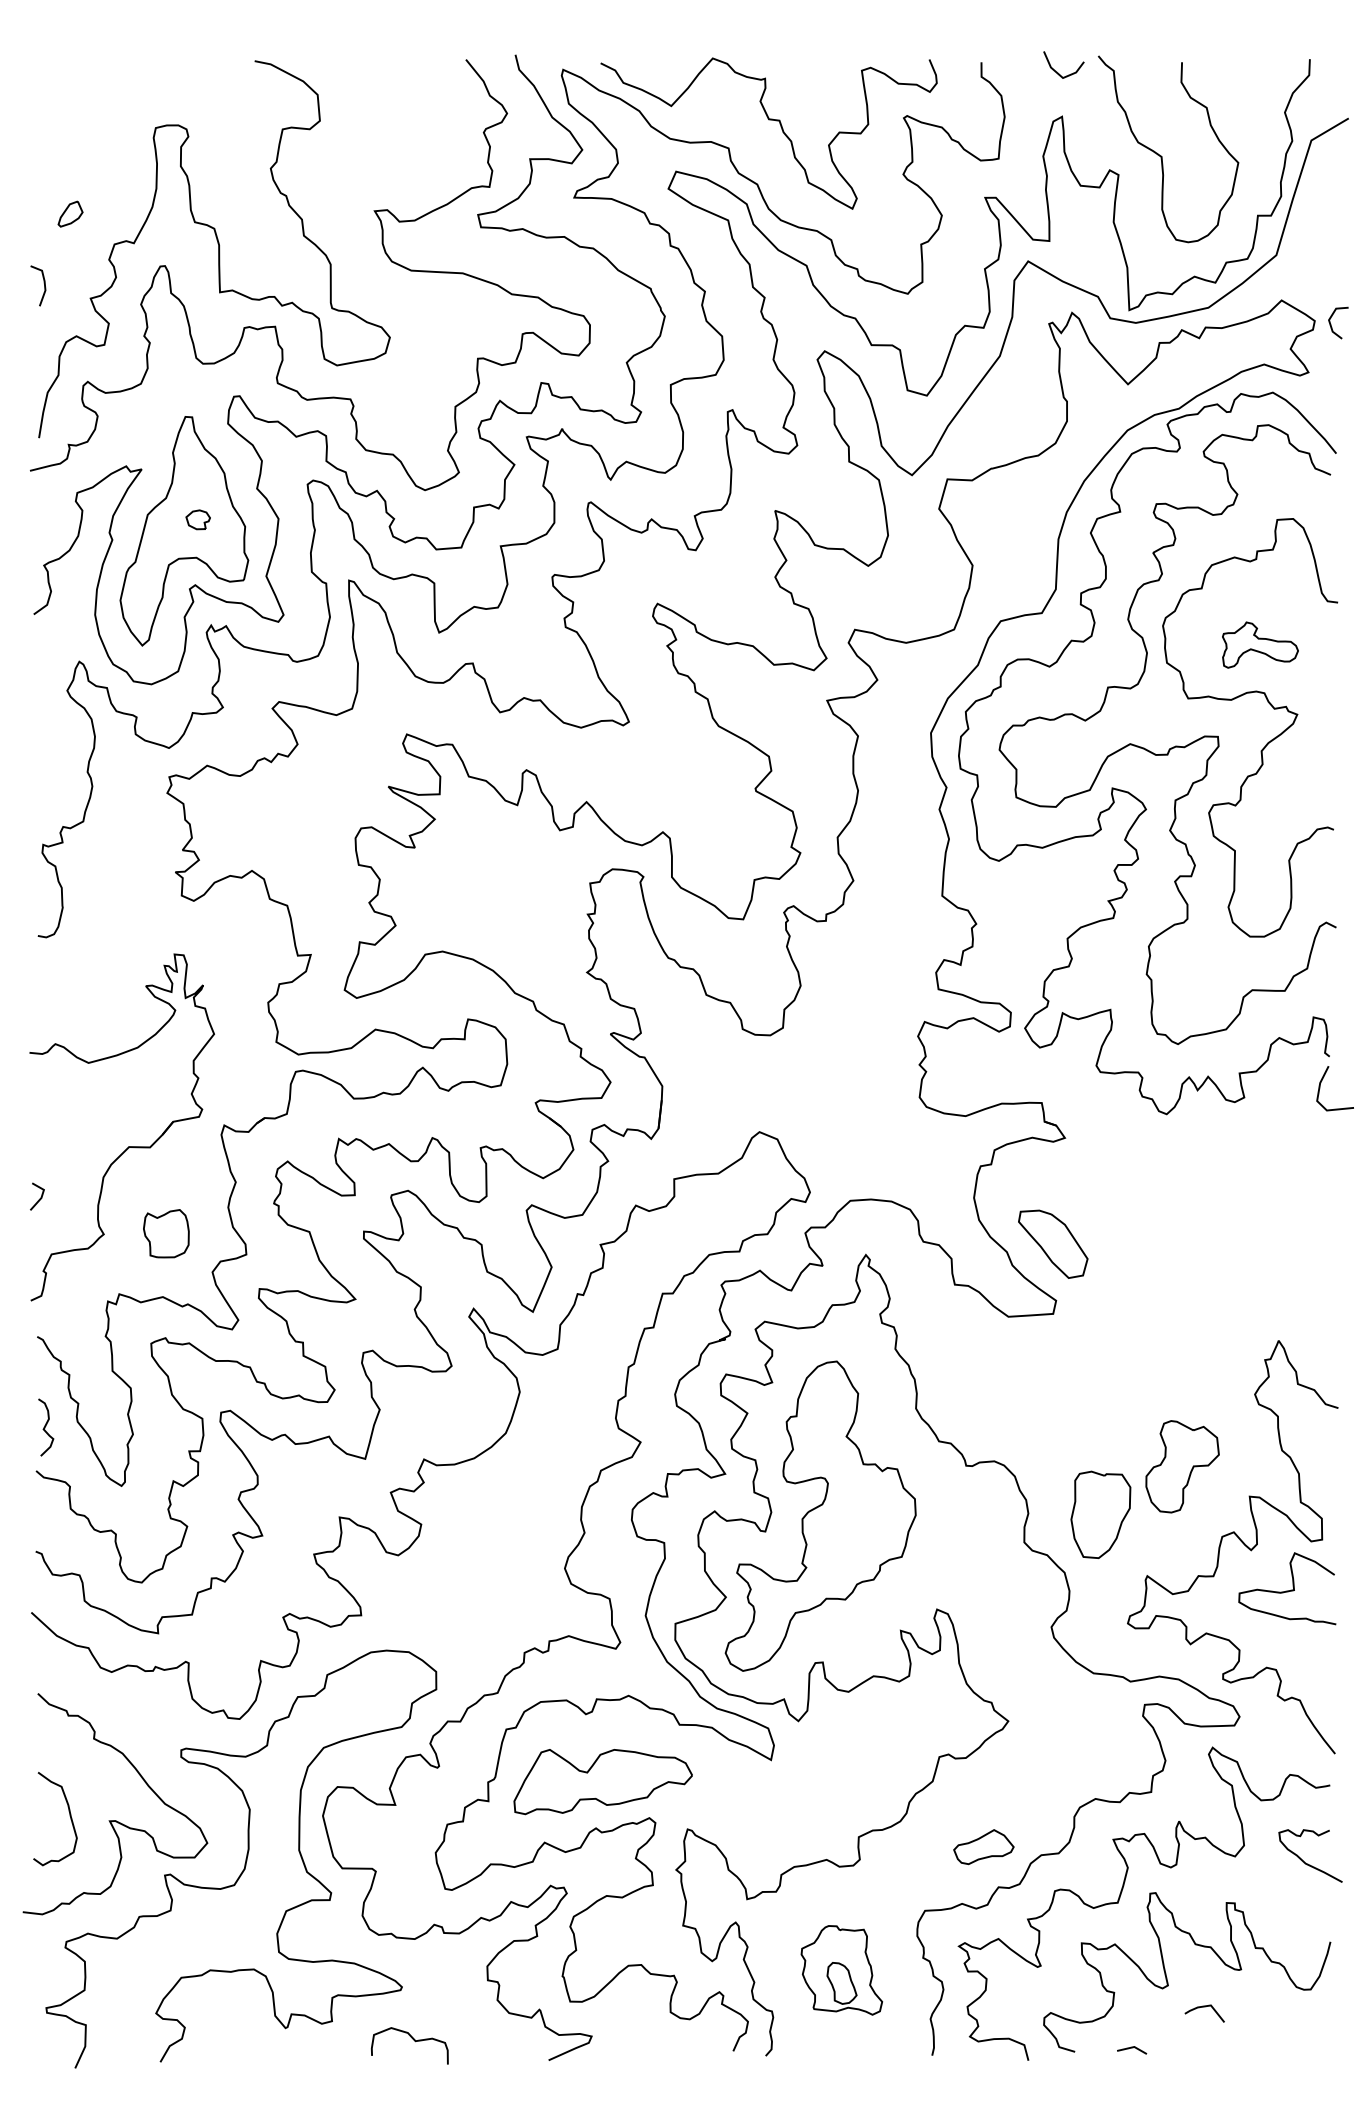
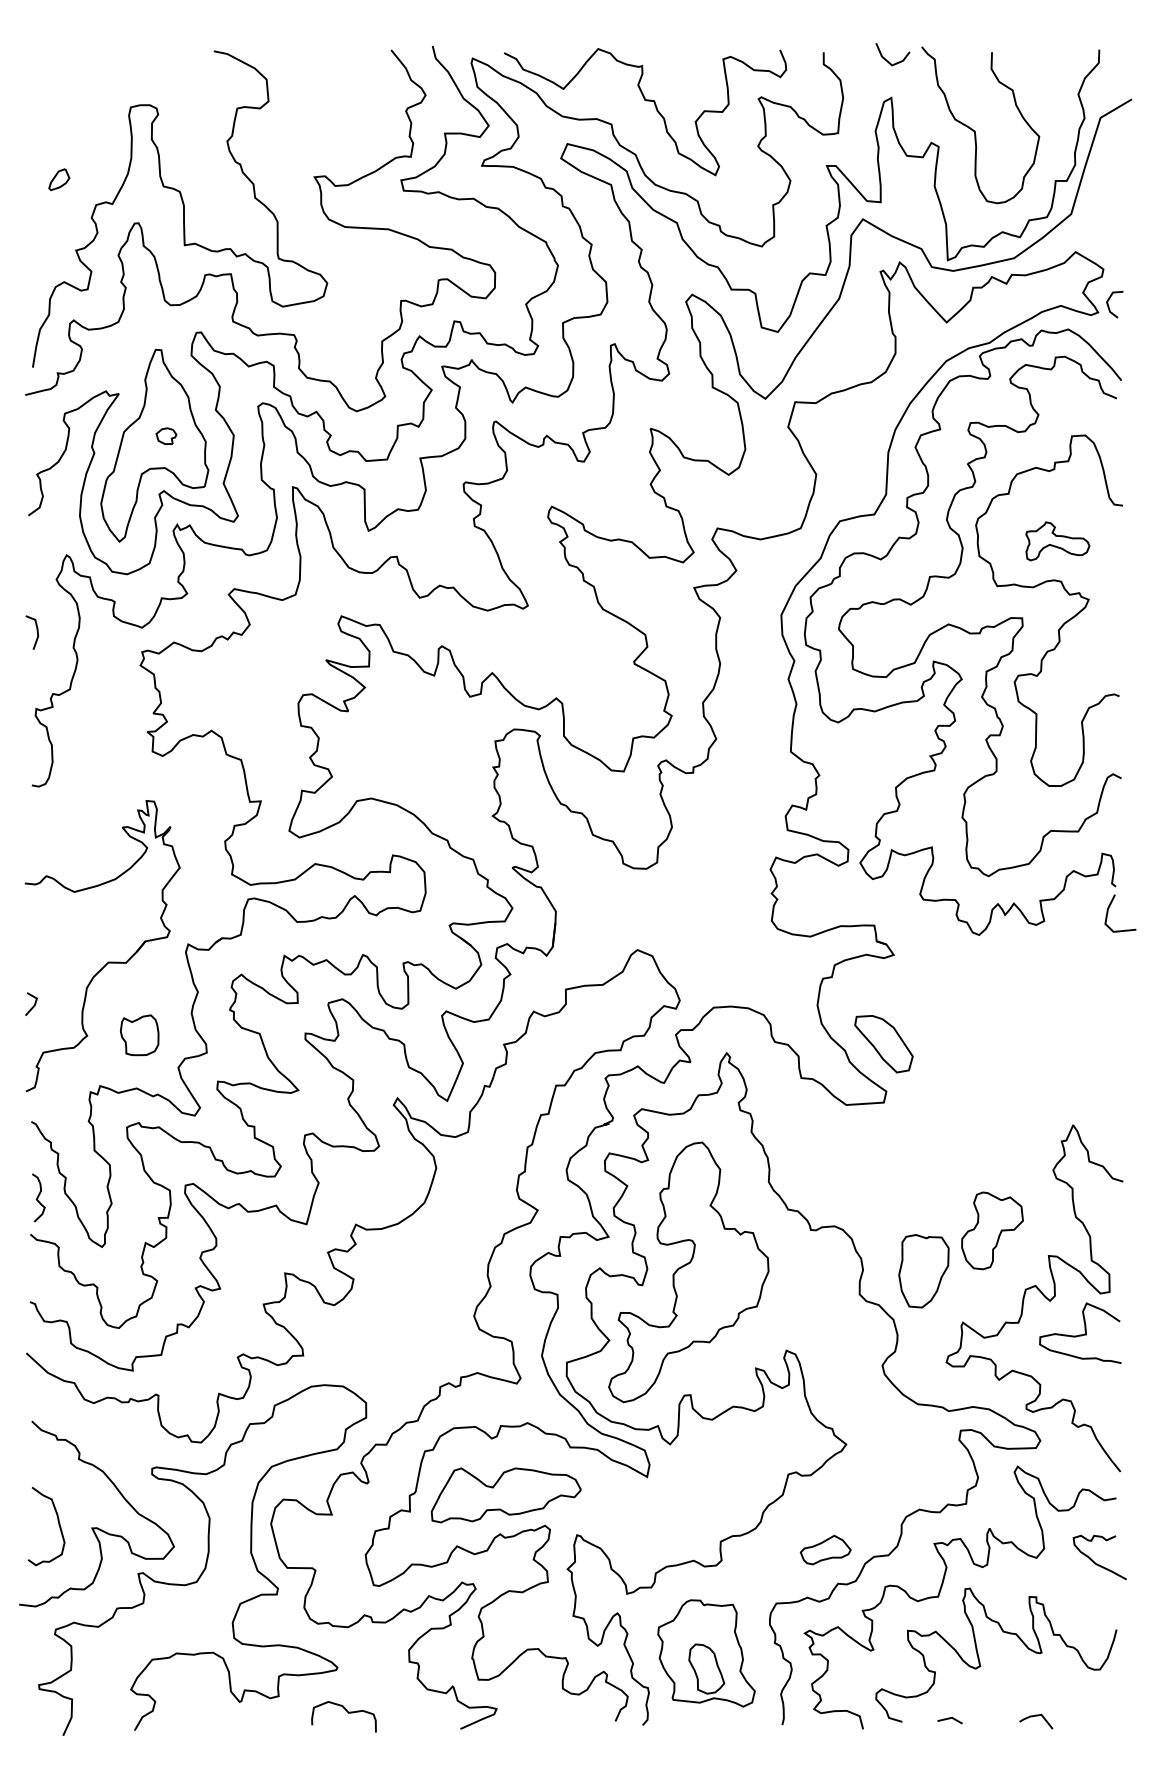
line: (43, 283) -> (36, 630), moved
line: (1331, 324) -> (1109, 305), moved
part: (841, 1970) -> (706, 1653), size x1.43
line: (1204, 2007) -> (1036, 1716), moved

